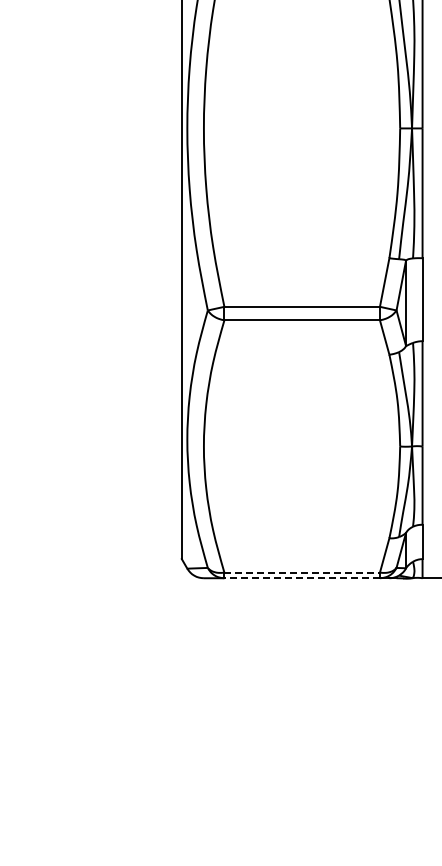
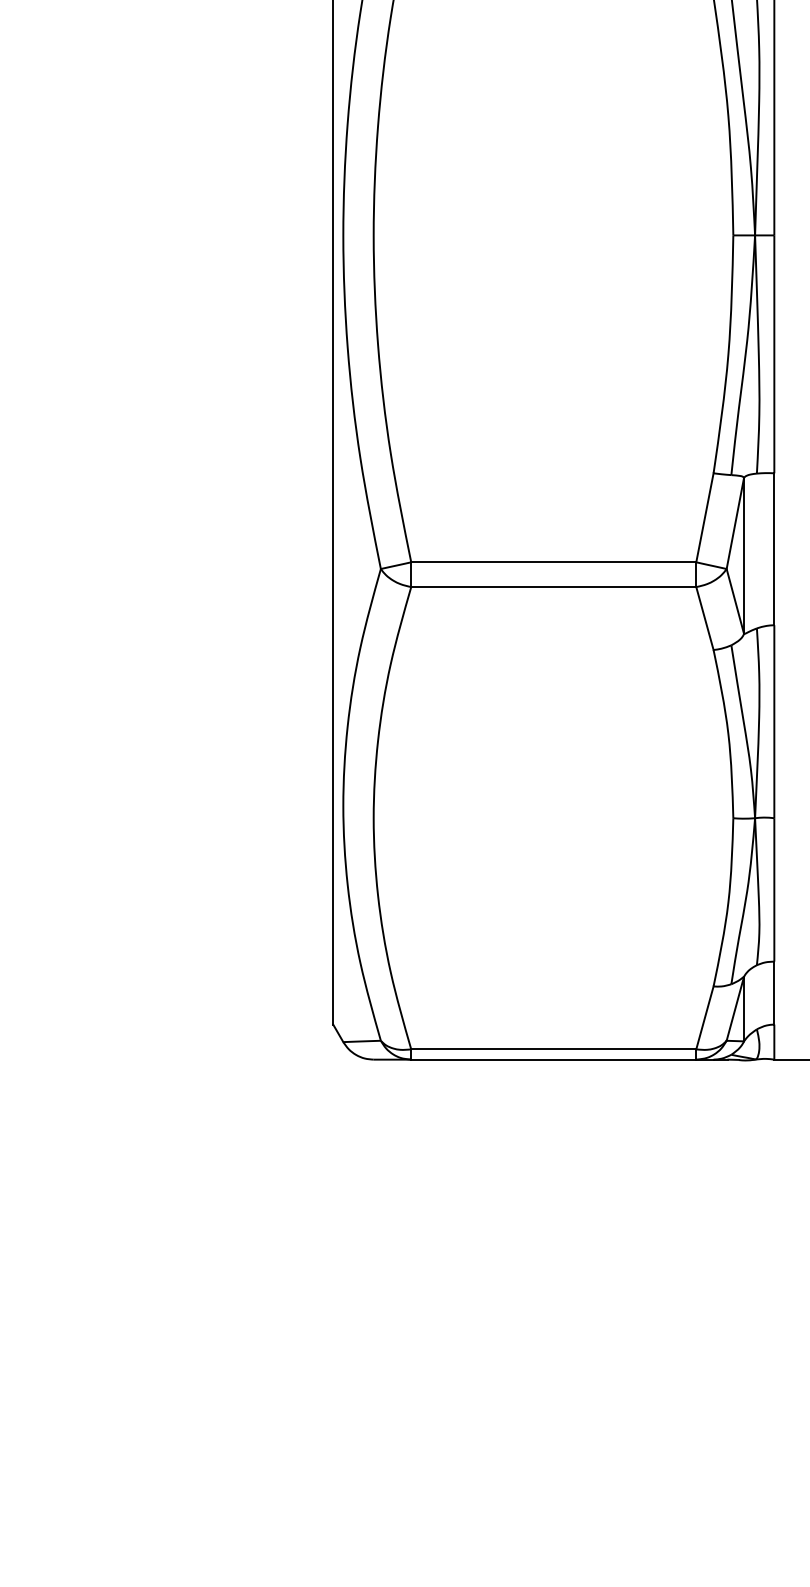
line: (302, 572) -> (554, 1049), dashed -> solid
line: (302, 578) -> (554, 1060), dashed -> solid

